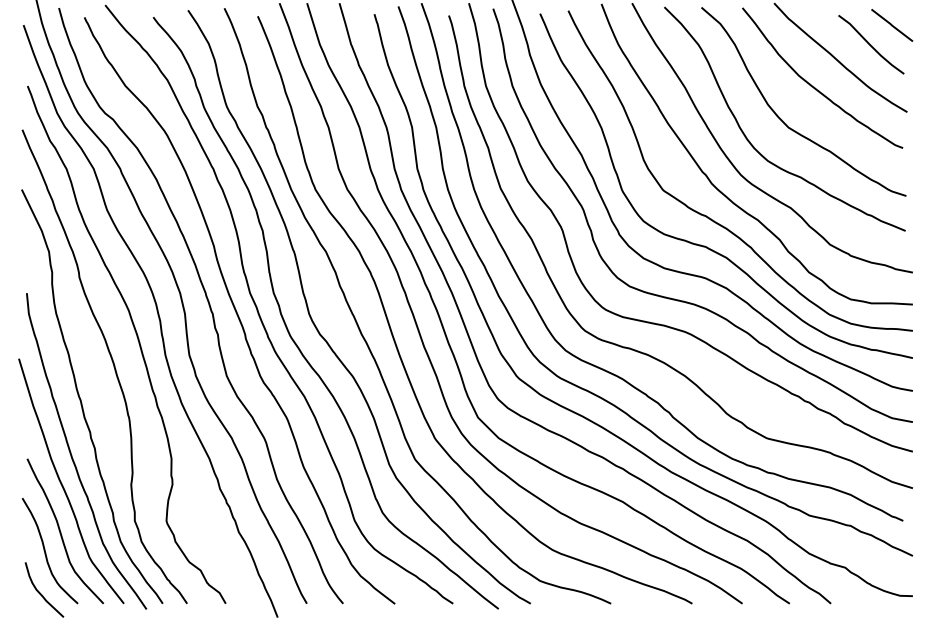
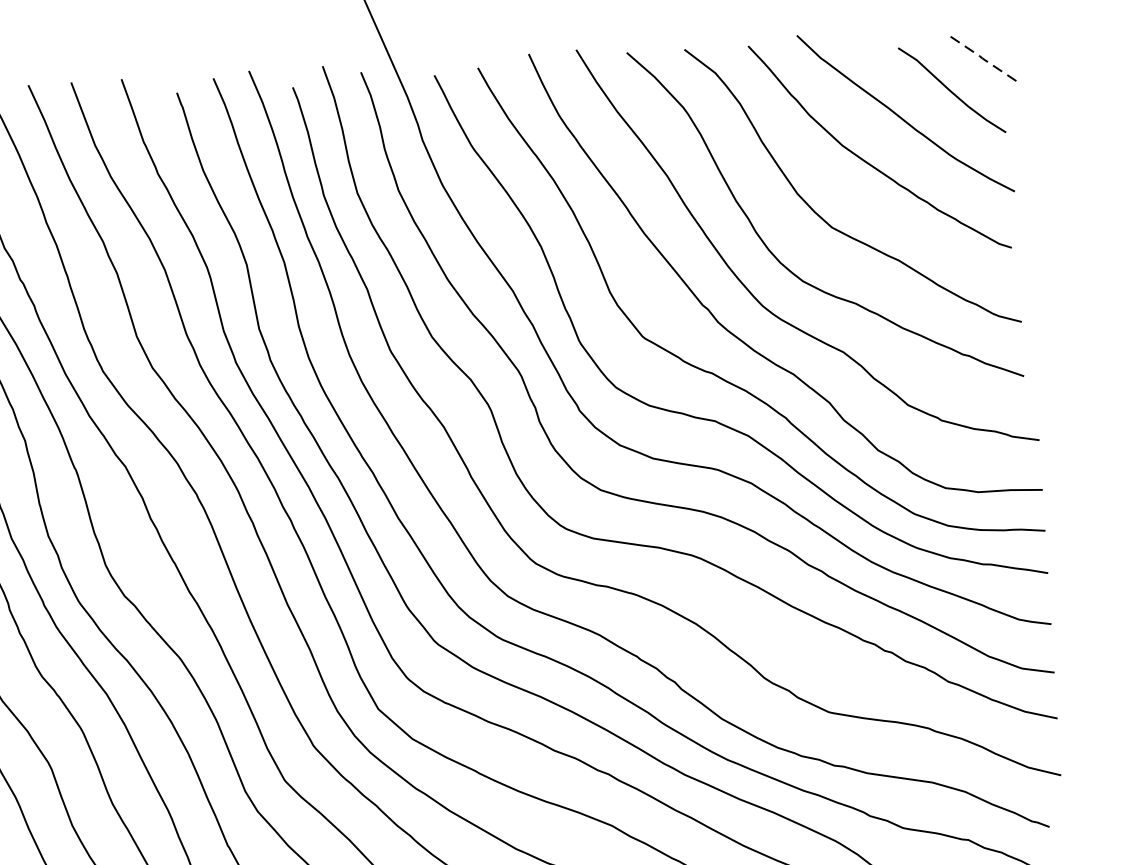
line: (892, 25) -> (983, 58), solid -> dashed

